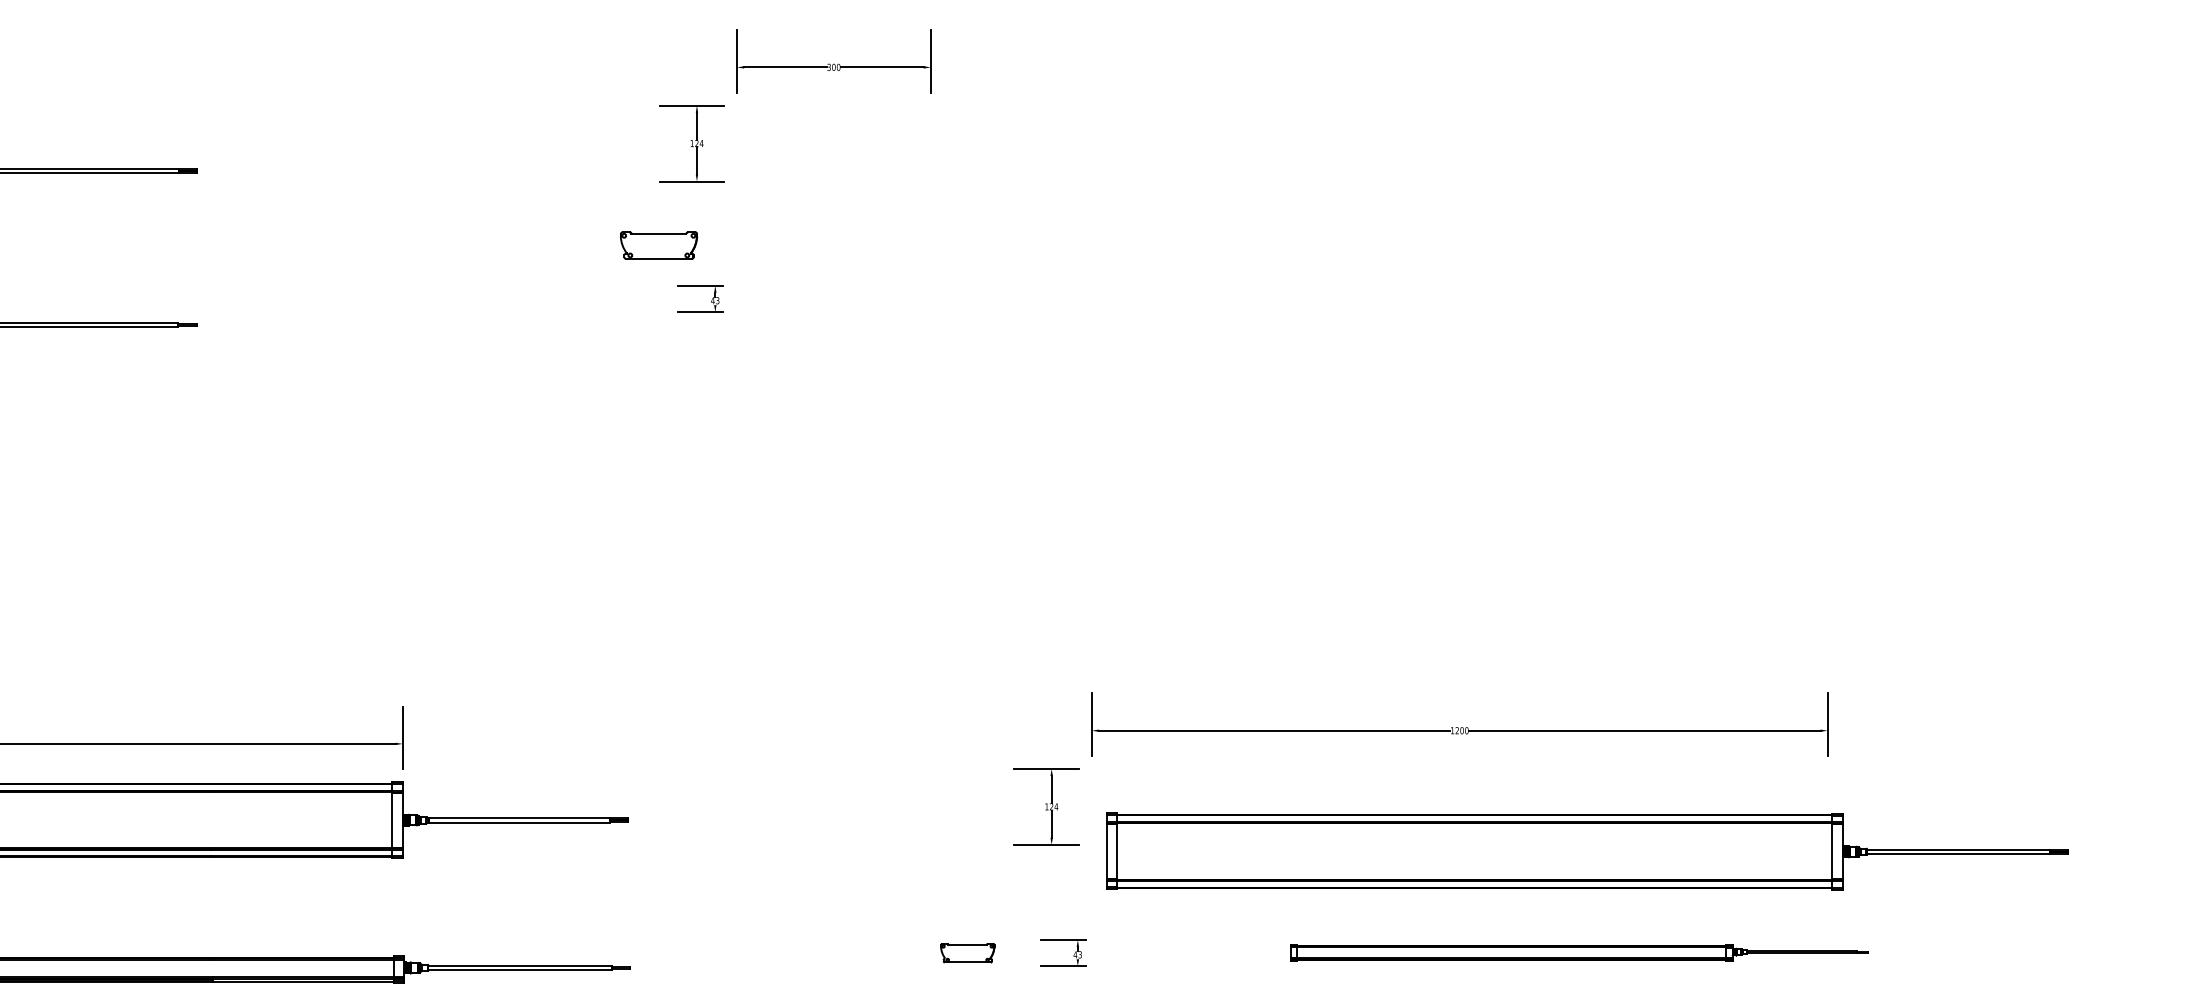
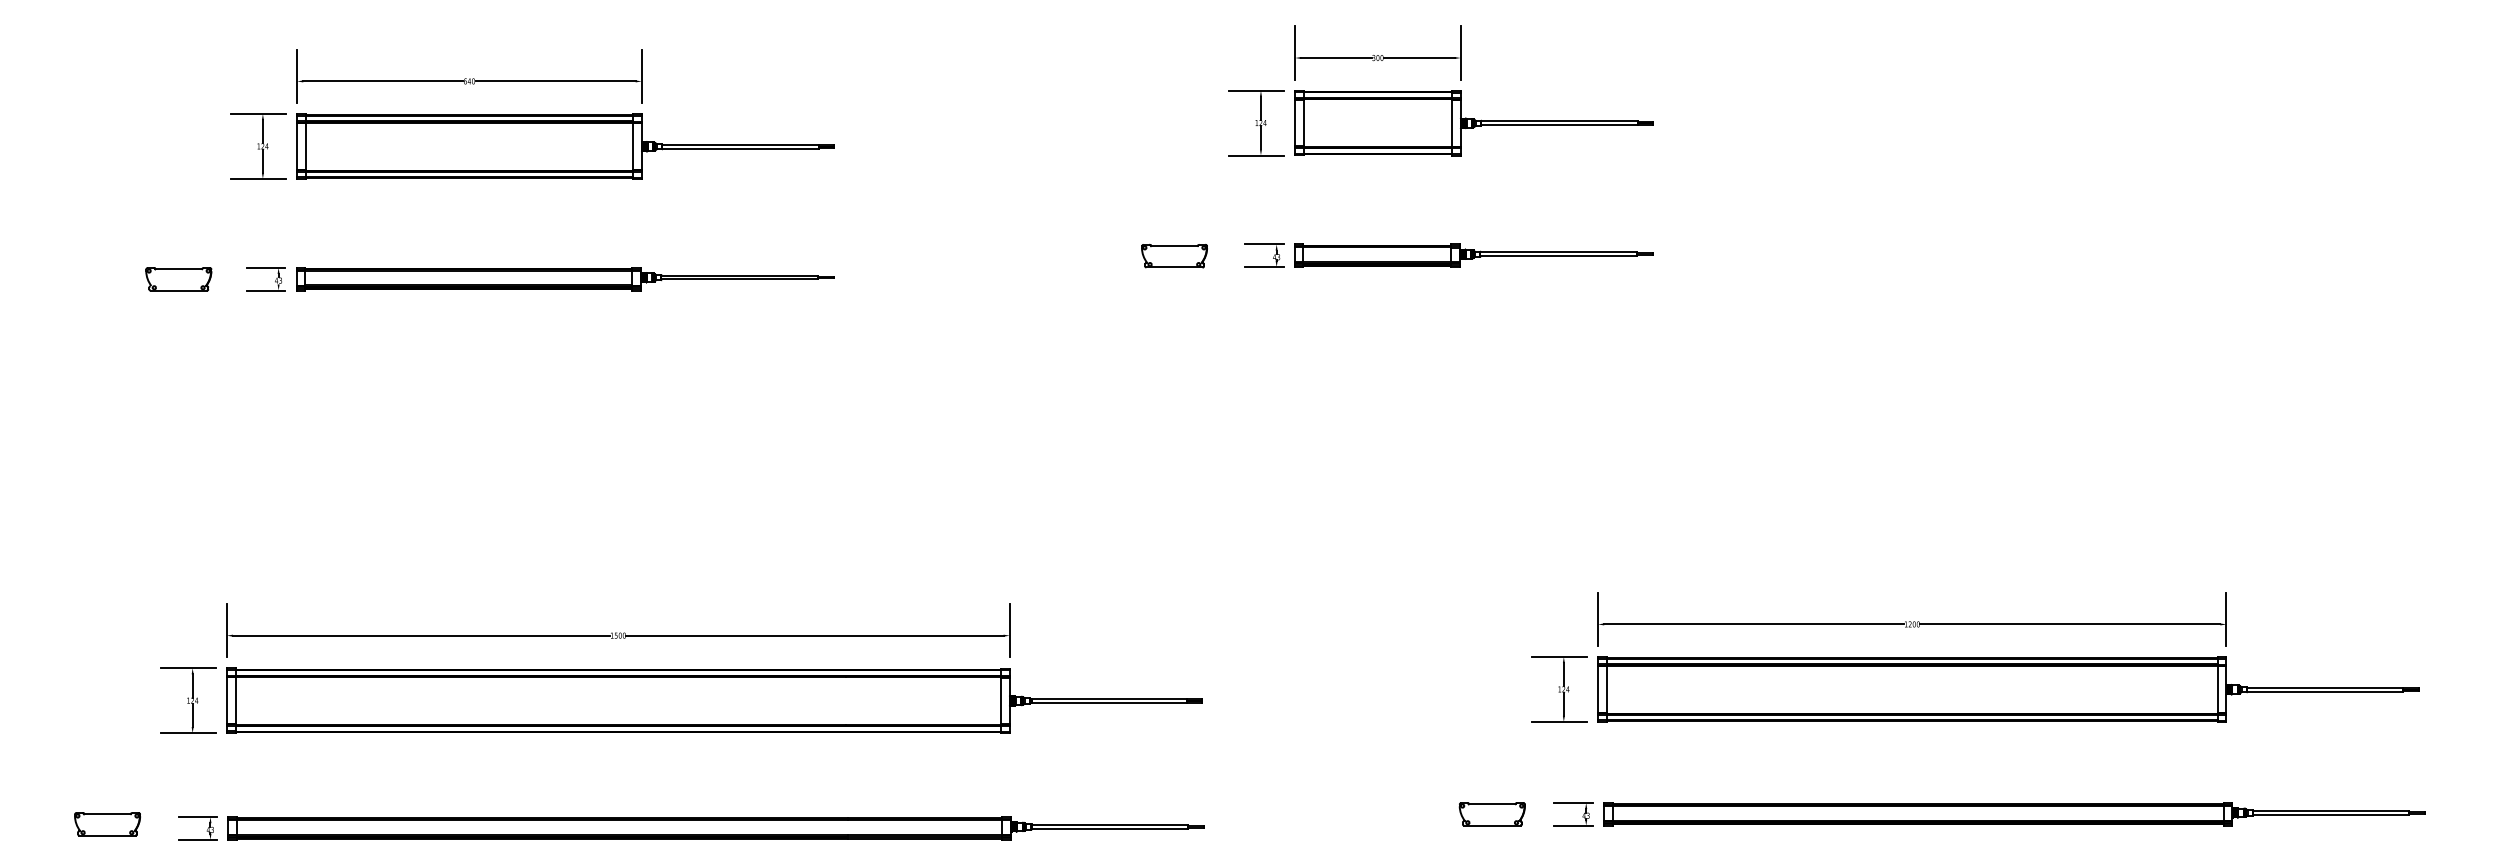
part: (945, 144) -> (1473, 123), added
part: (658, 244) -> (1174, 255), moved
part: (945, 298) -> (1473, 255), added
part: (1587, 851) -> (2008, 689), moved
part: (966, 953) -> (1491, 814), size x1.43
part: (1579, 953) -> (2014, 814), size x1.67

